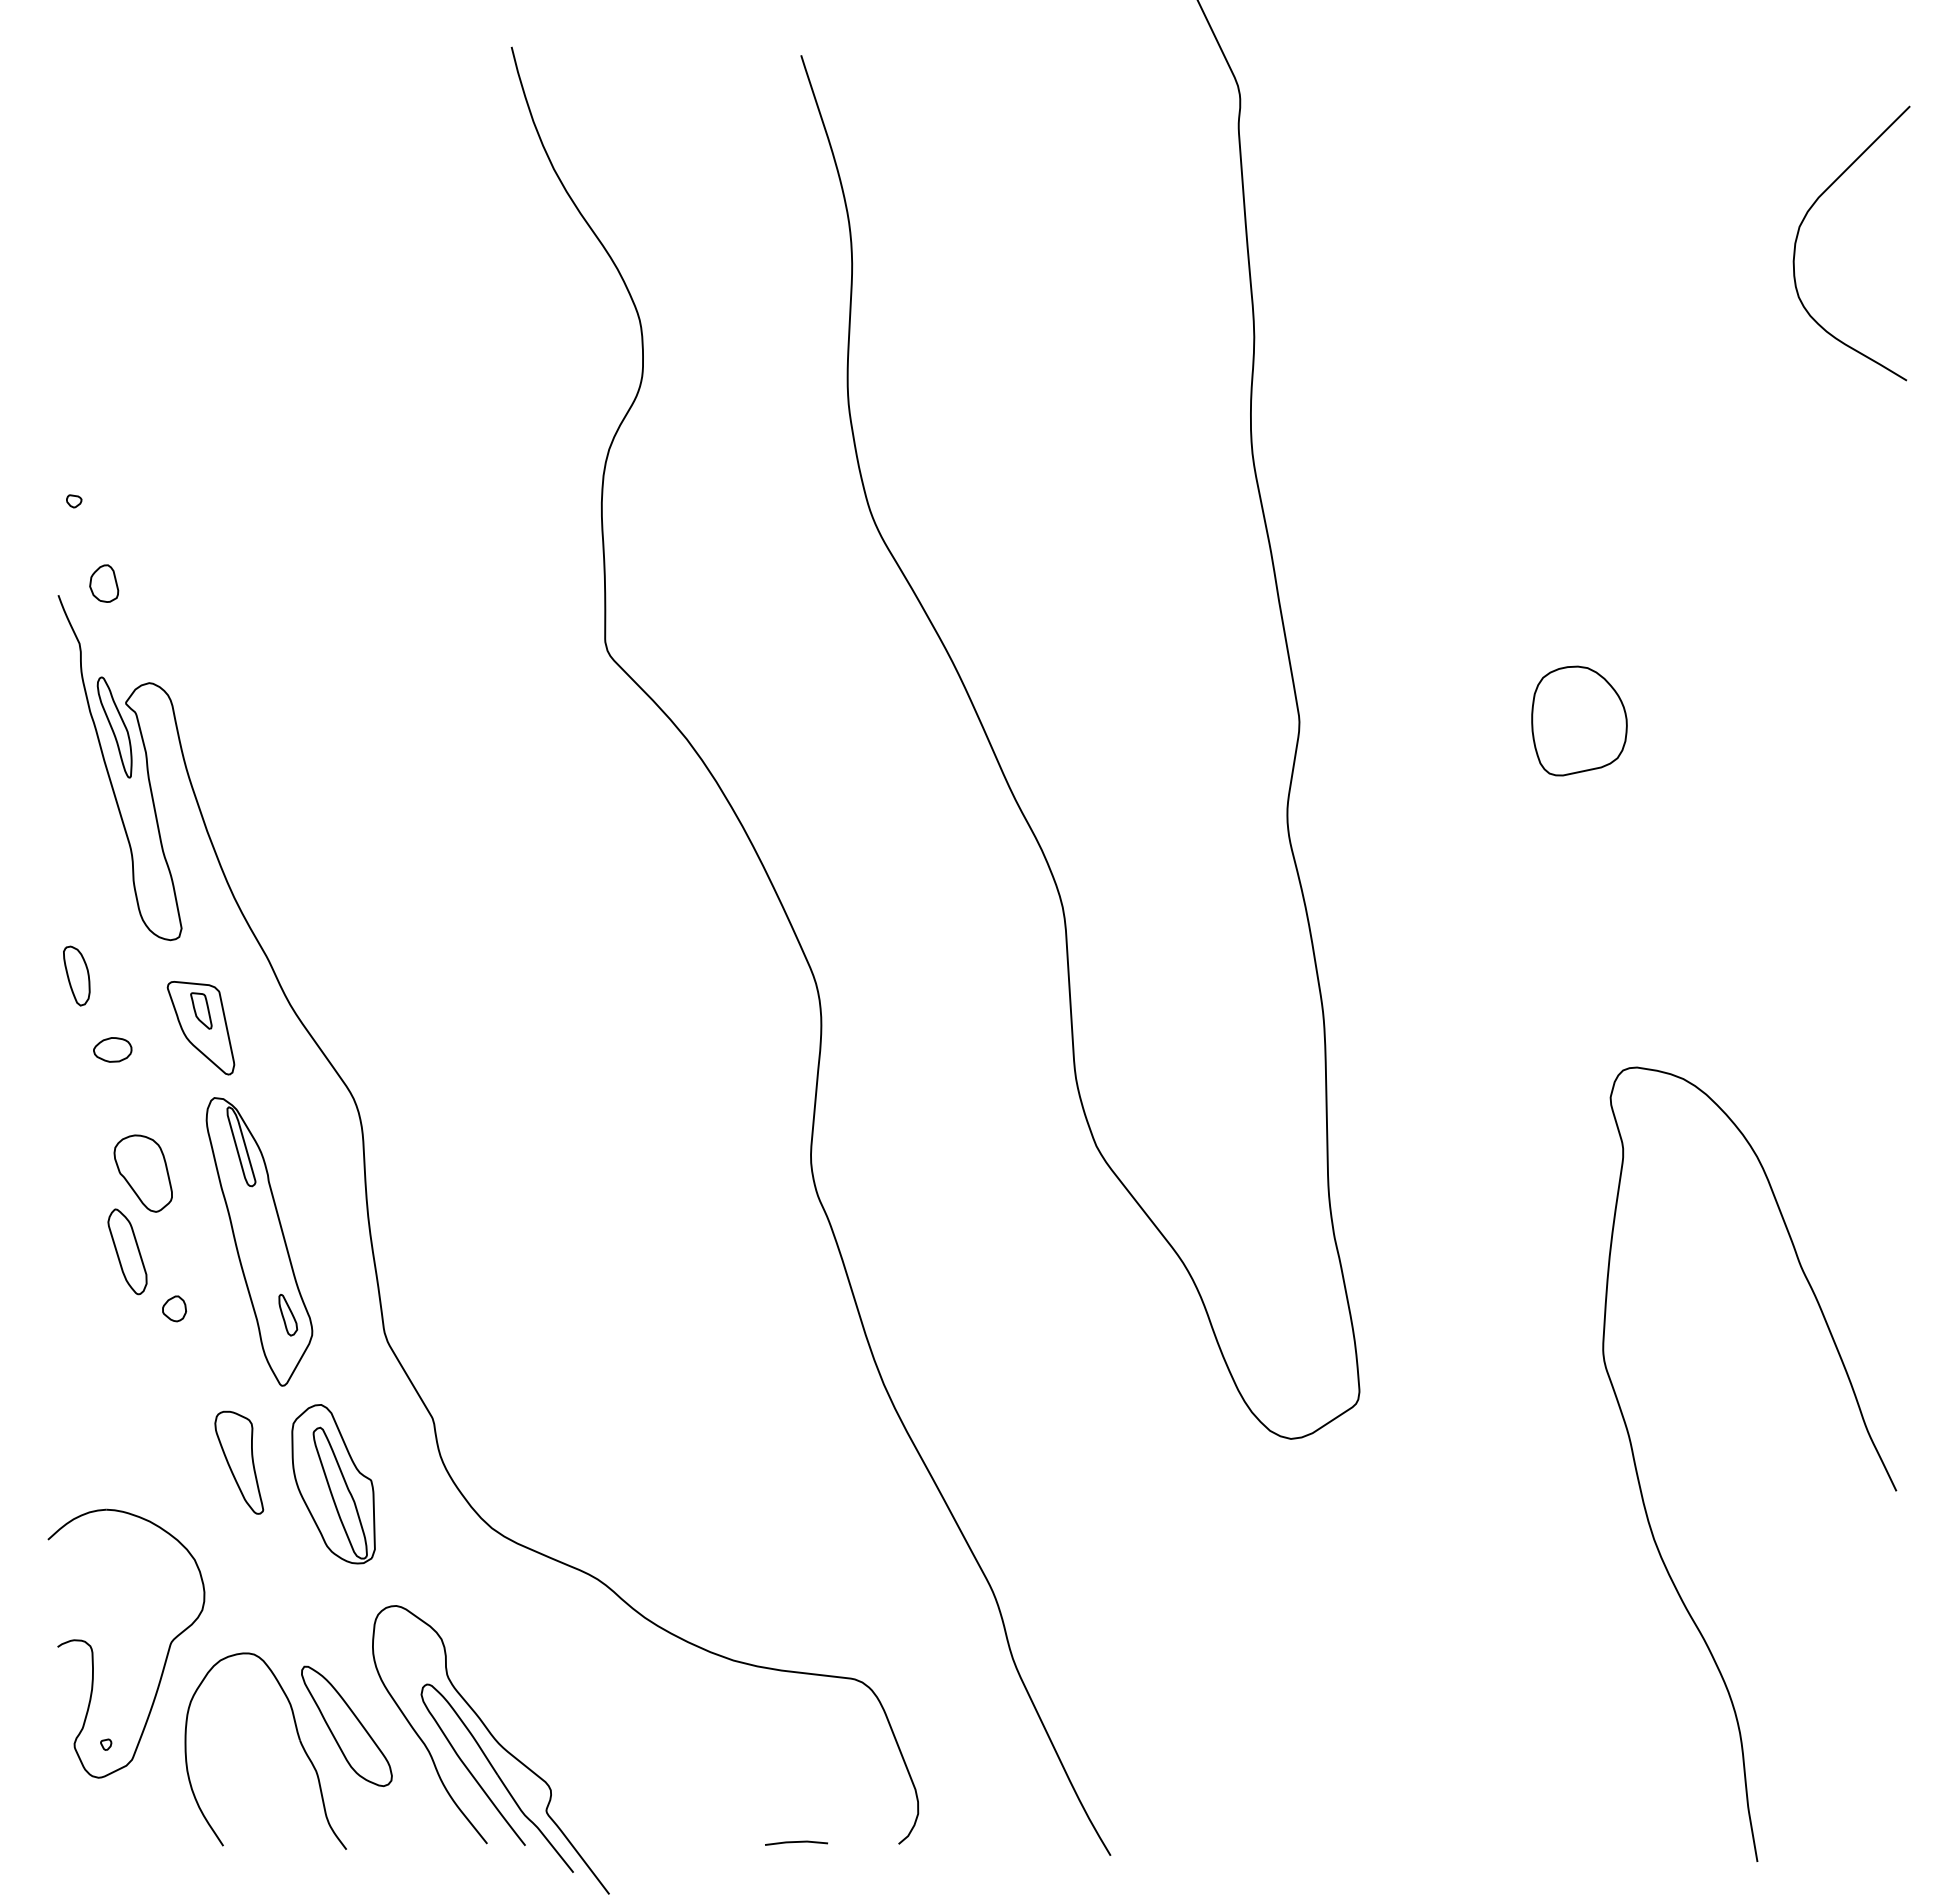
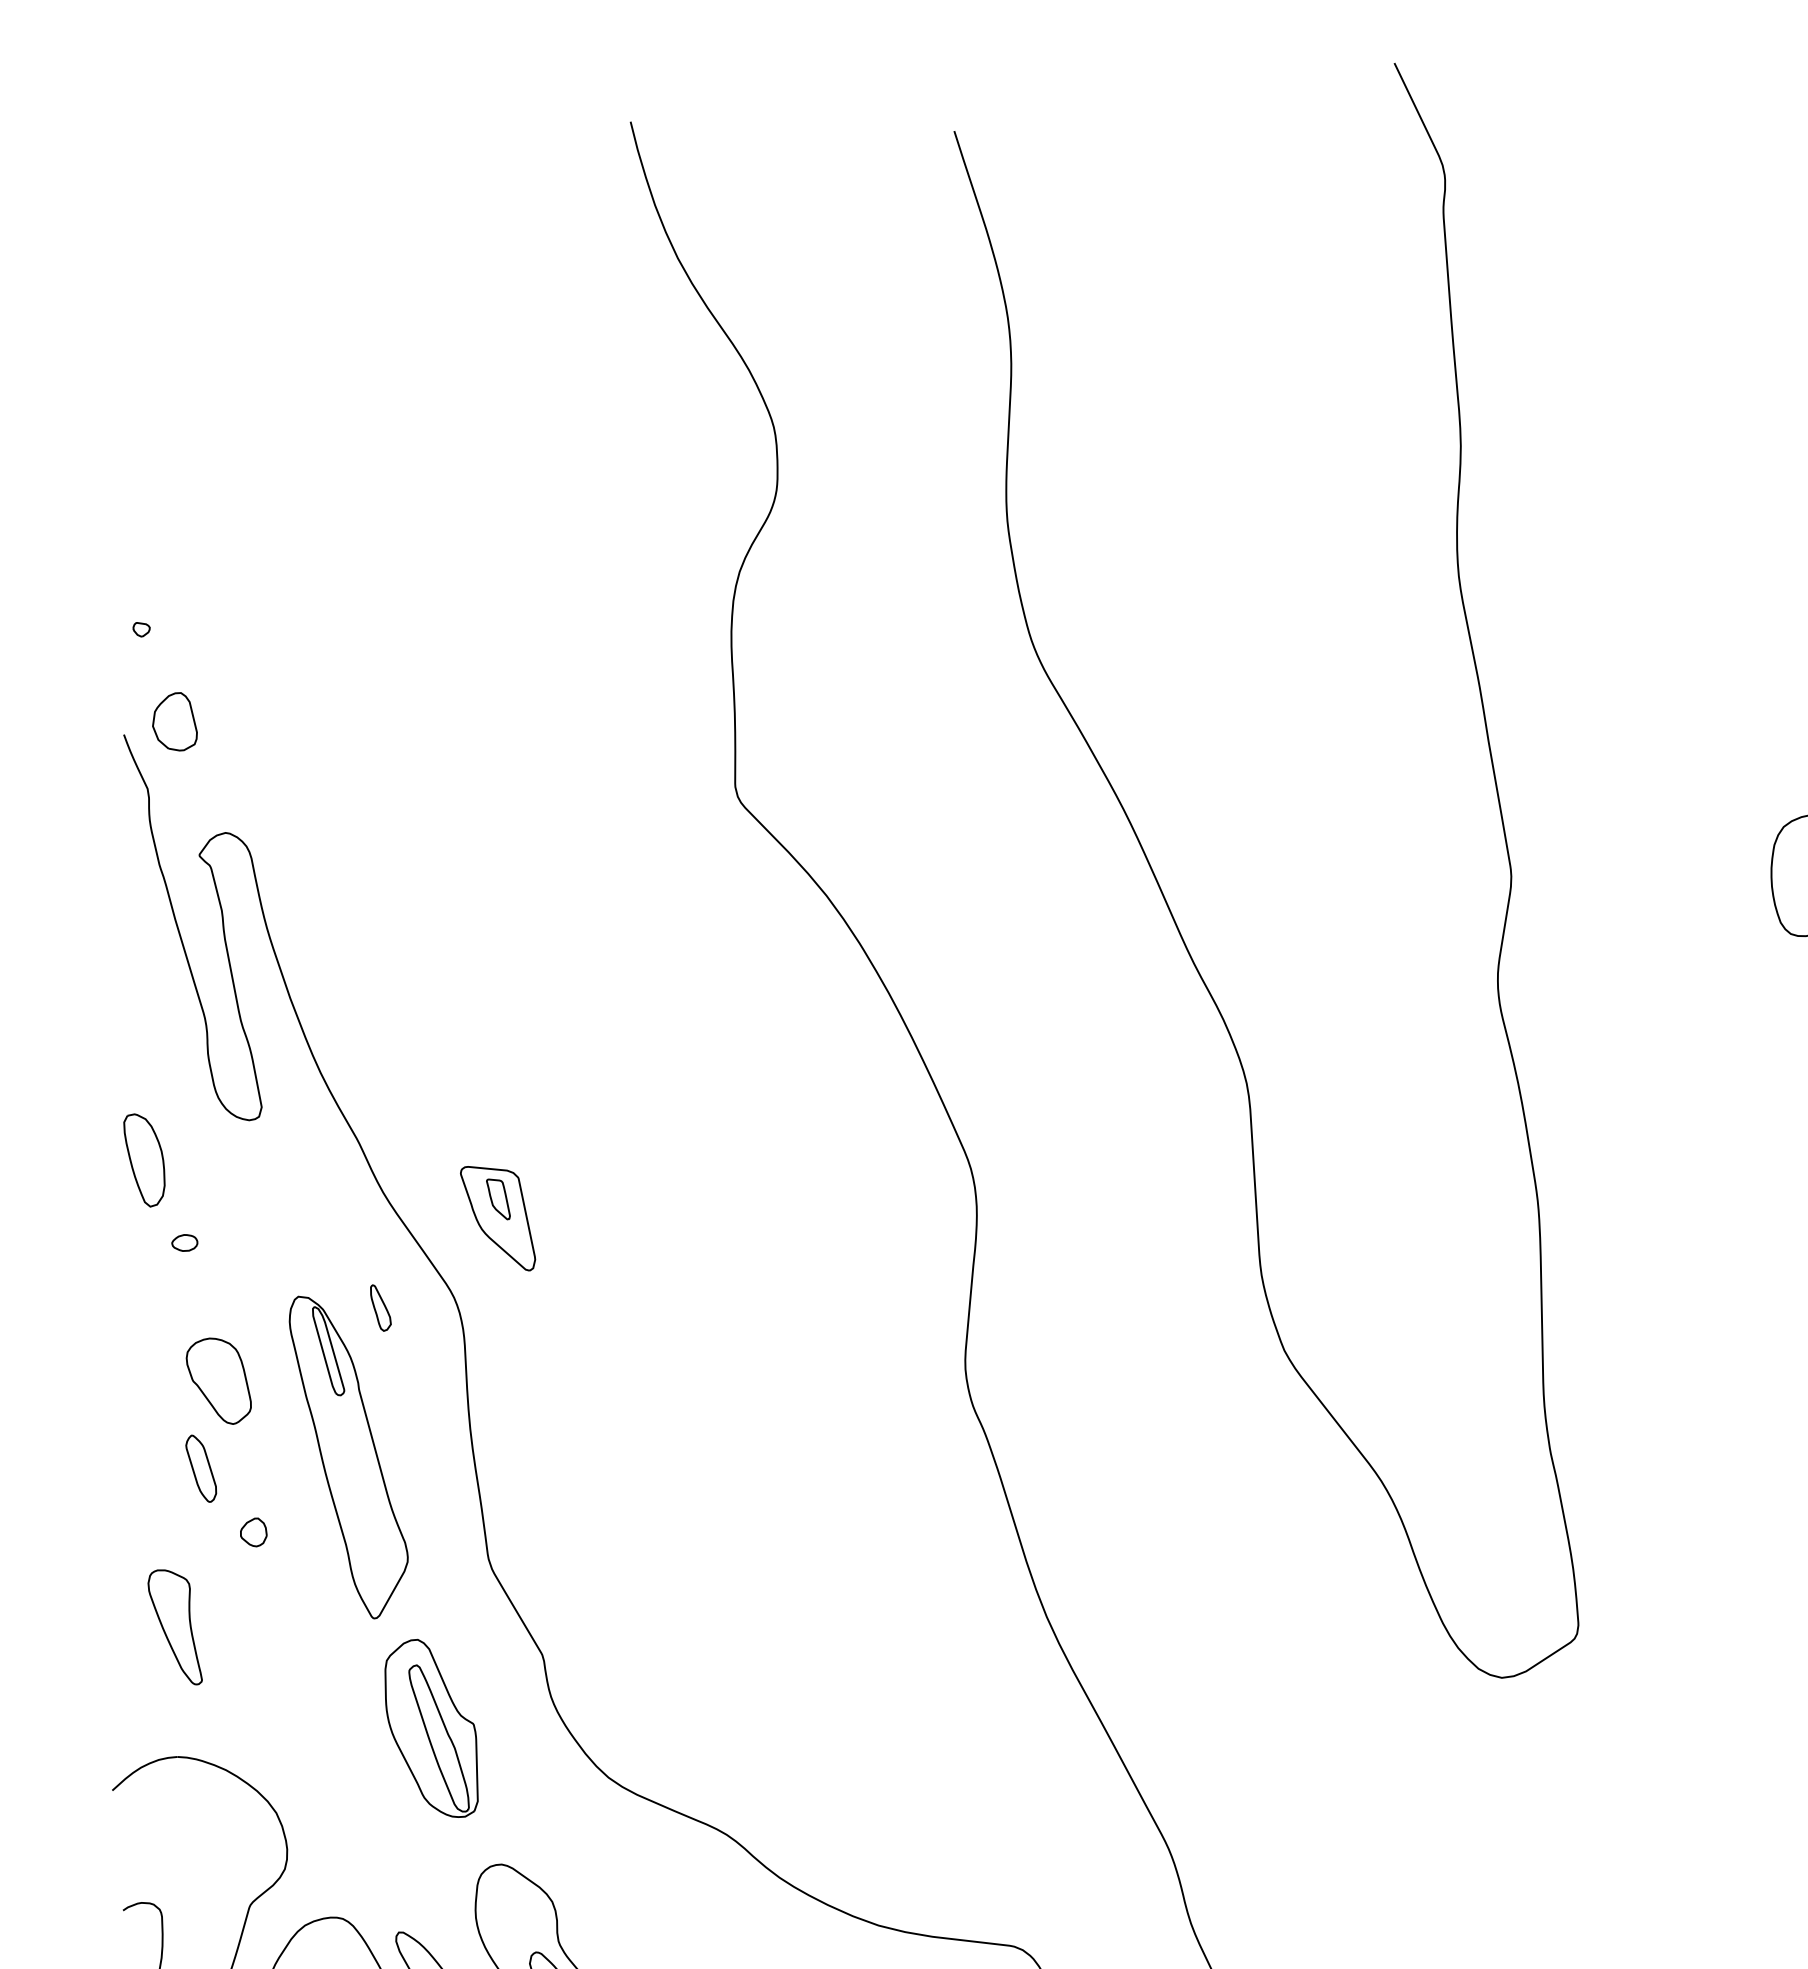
part: (104, 583) -> (175, 721), size x1.4
part: (114, 727) -> (186, 882), removed
part: (76, 975) -> (144, 1159), size x1.4
part: (200, 1028) -> (497, 1219), moved
part: (112, 1049) -> (184, 1242), size x0.6
part: (127, 1251) -> (201, 1468), size x0.7
part: (288, 1315) -> (381, 1308), moved
part: (239, 1462) -> (175, 1627), moved

